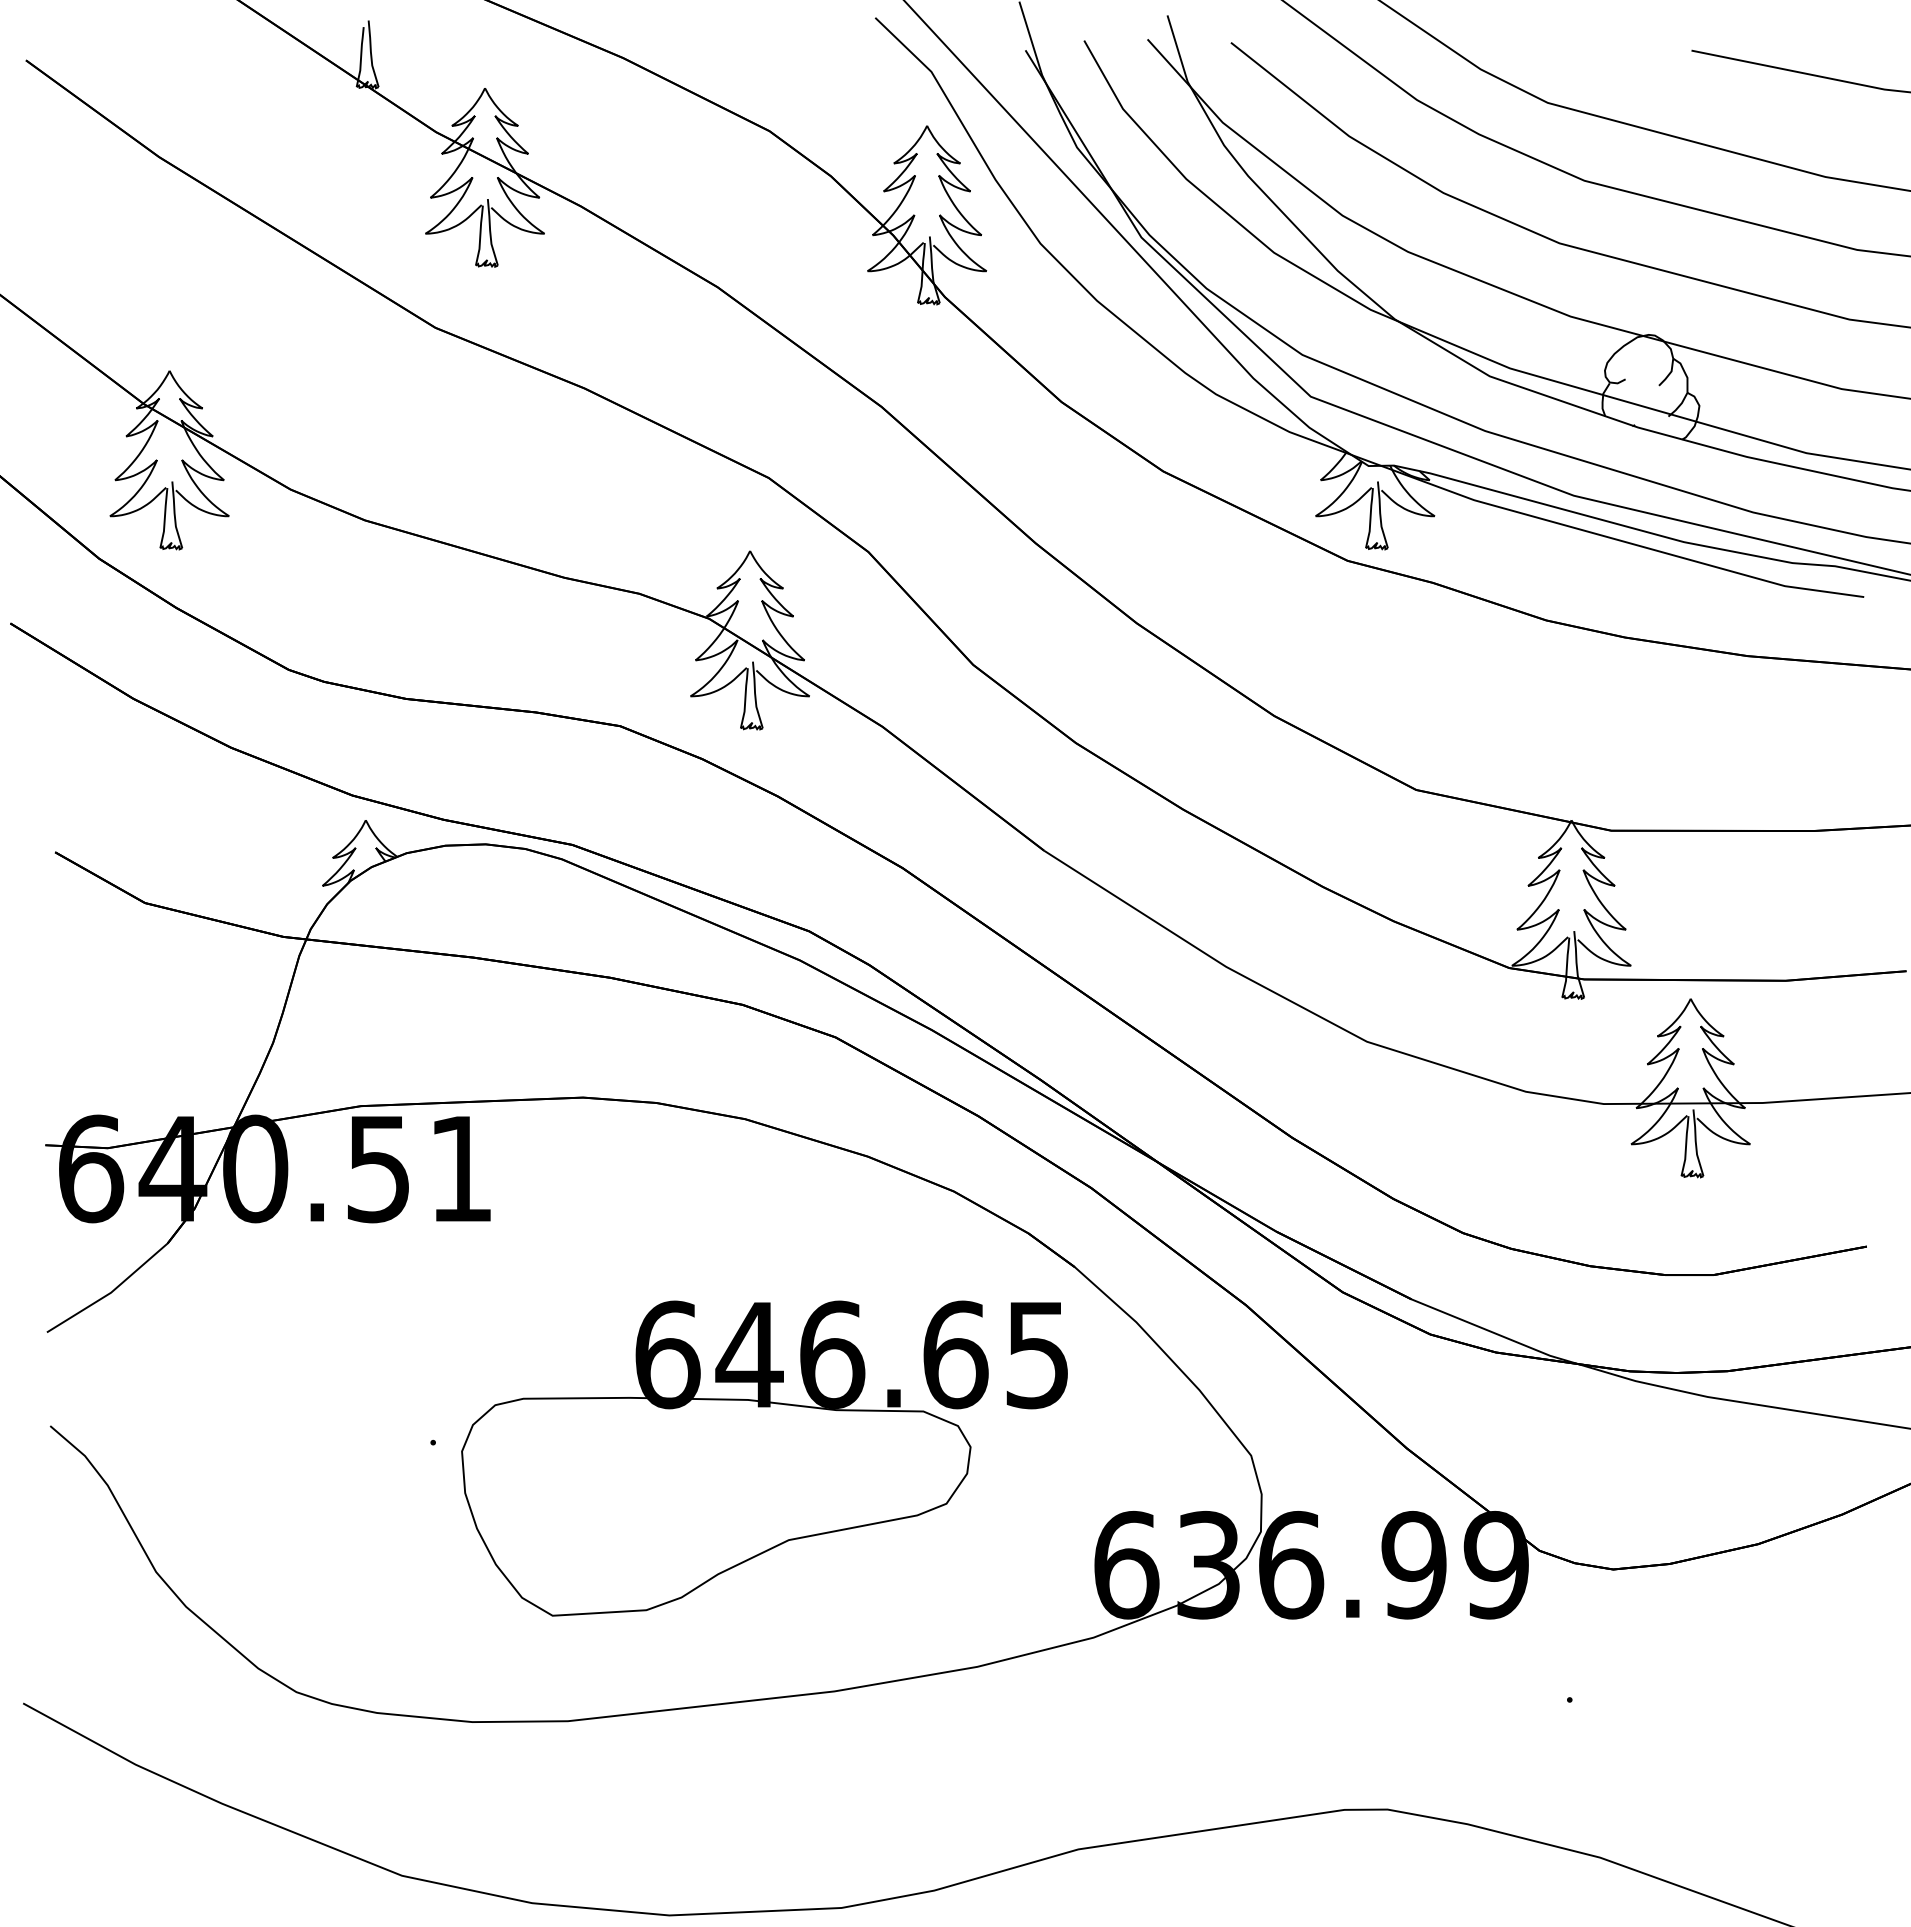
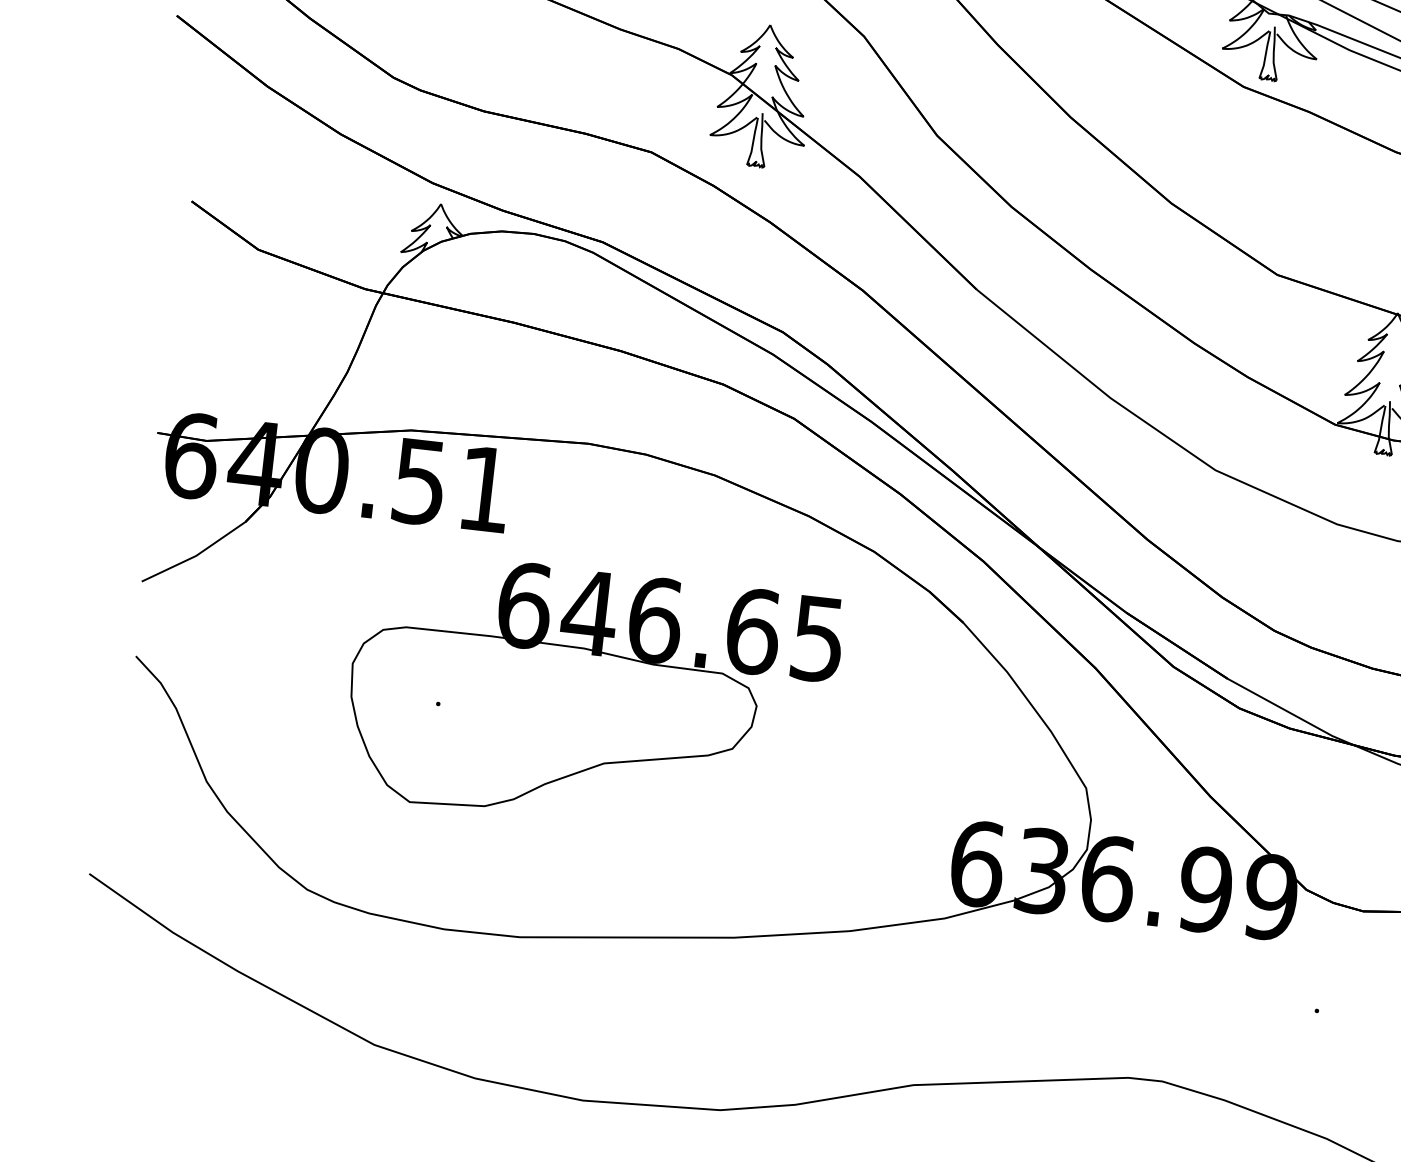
part: (764, 1458) -> (592, 696), moved

